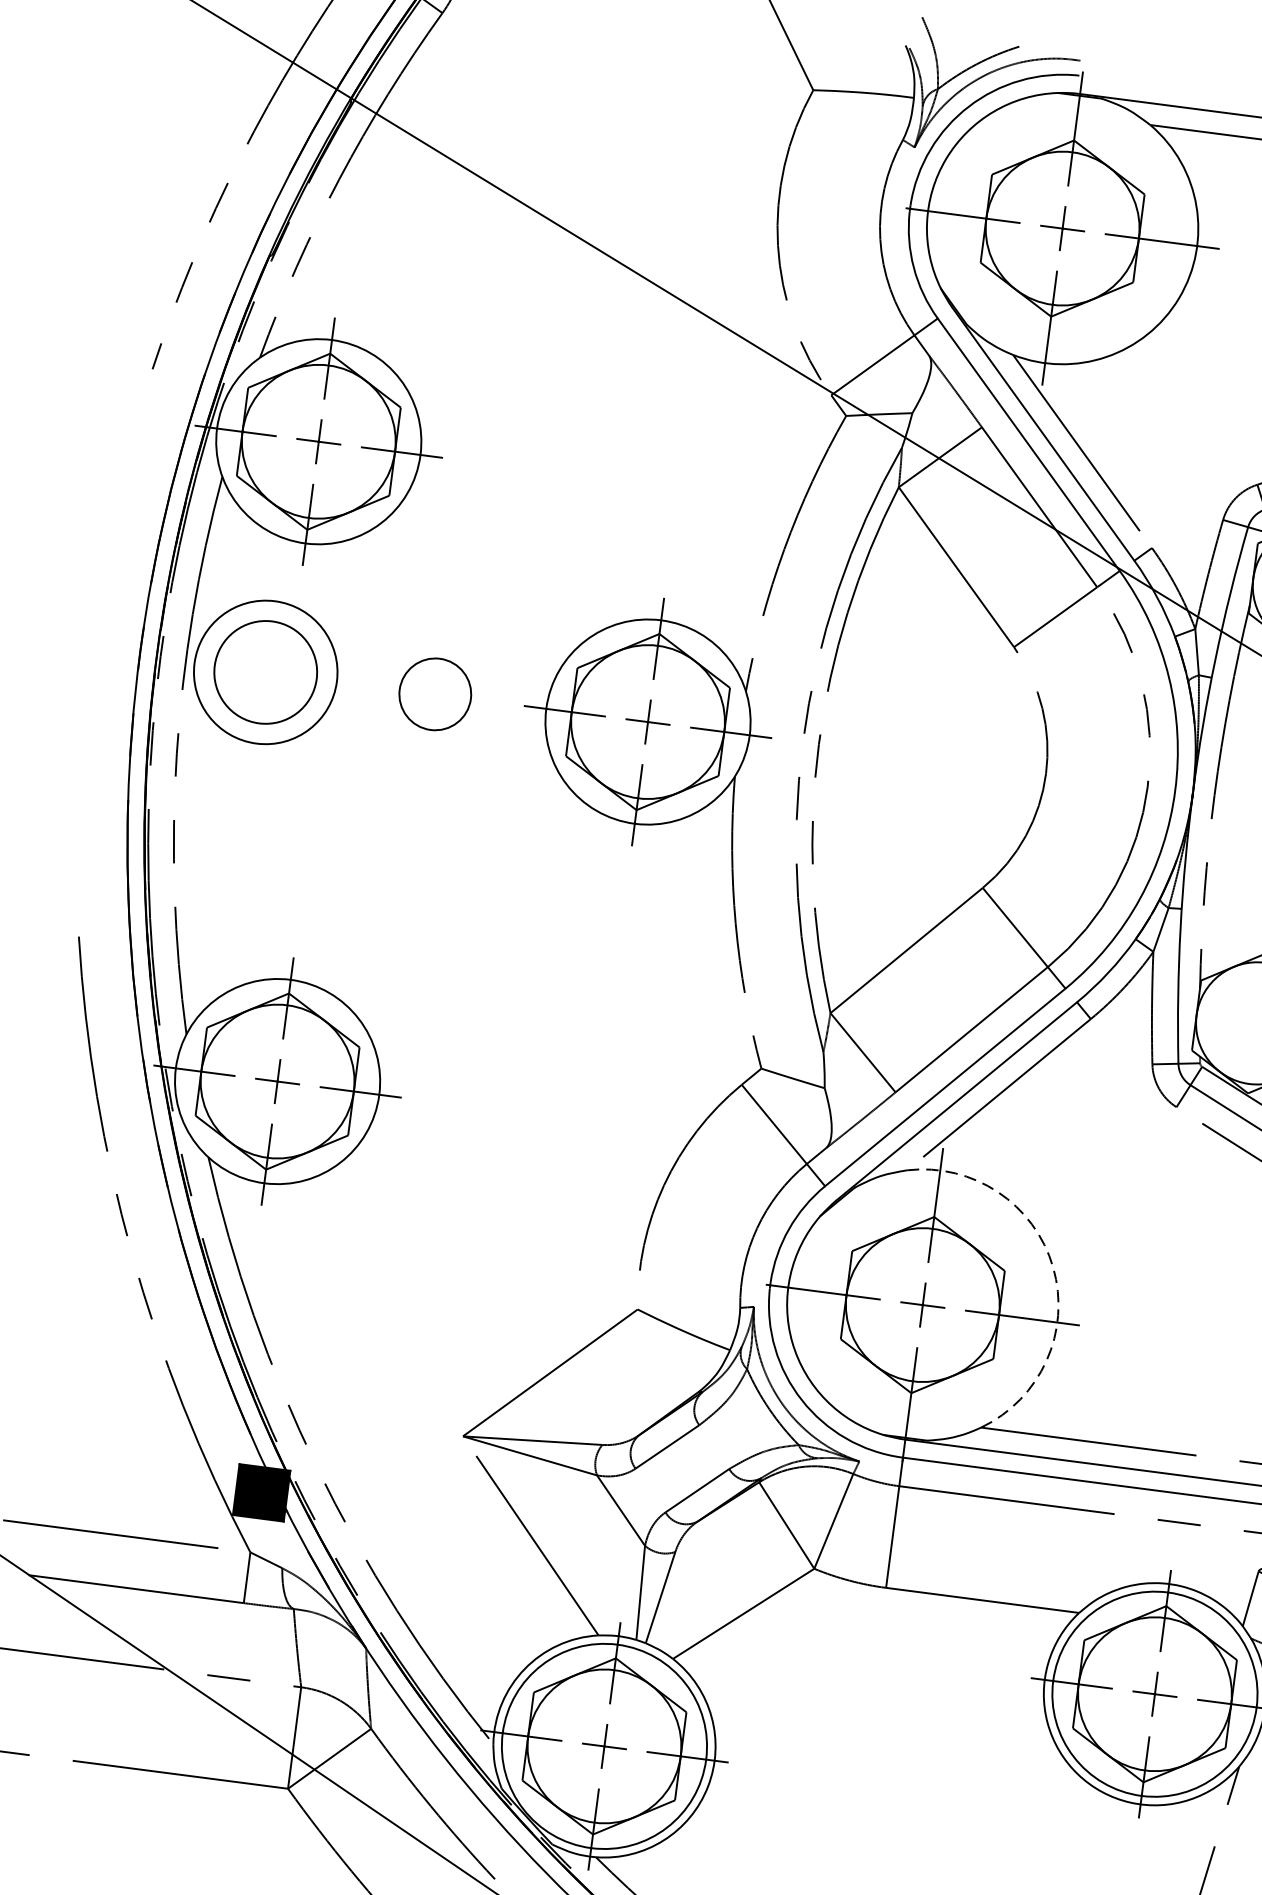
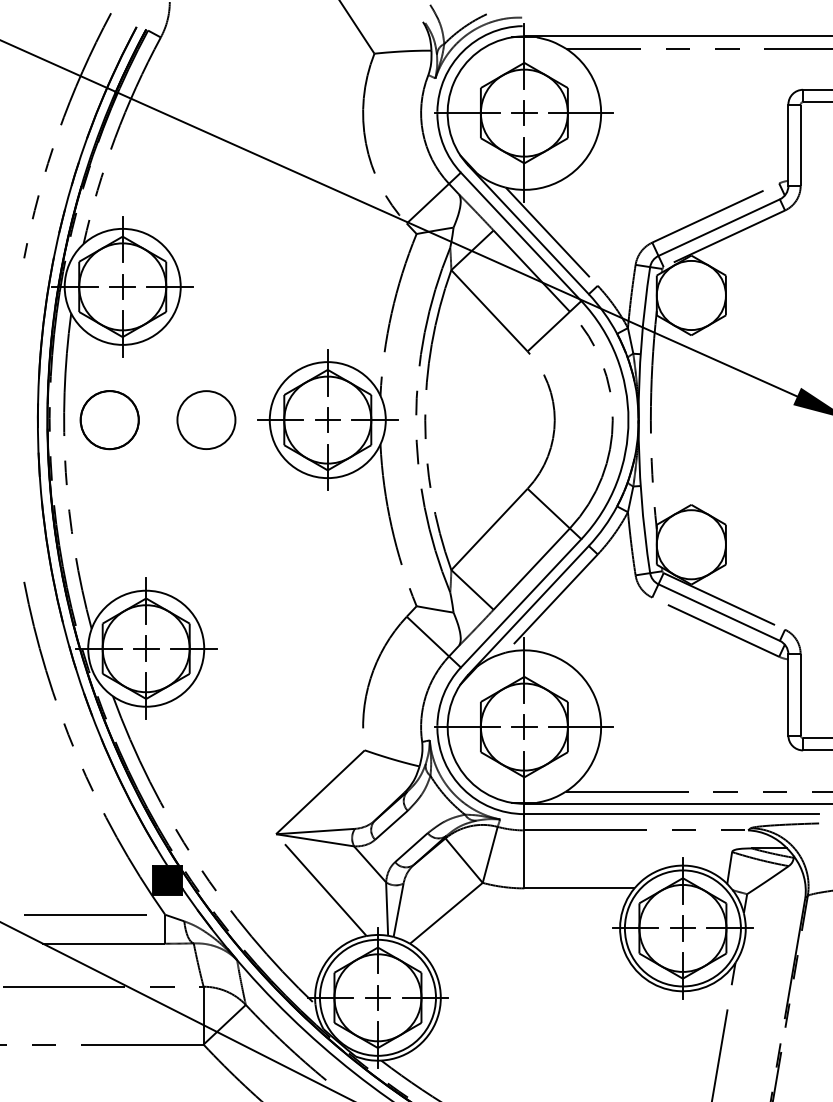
circle: (265, 673) -> (109, 420), size x0.71
circle: (435, 693) -> (206, 419), size x1.43
arc: (1052, 1267) -> (594, 696), dashed -> solid

